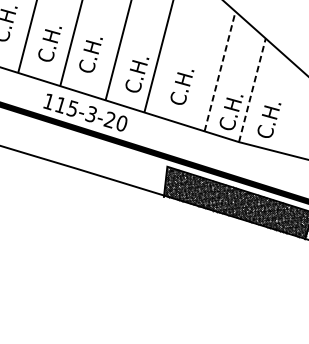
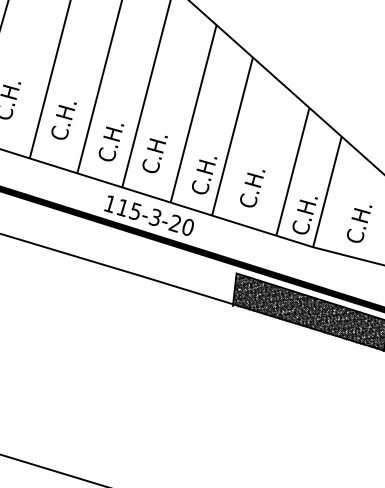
line: (220, 71) -> (293, 171), dashed -> solid
line: (252, 89) -> (327, 191), dashed -> solid
text: (269, 119) -> (359, 223), moved

